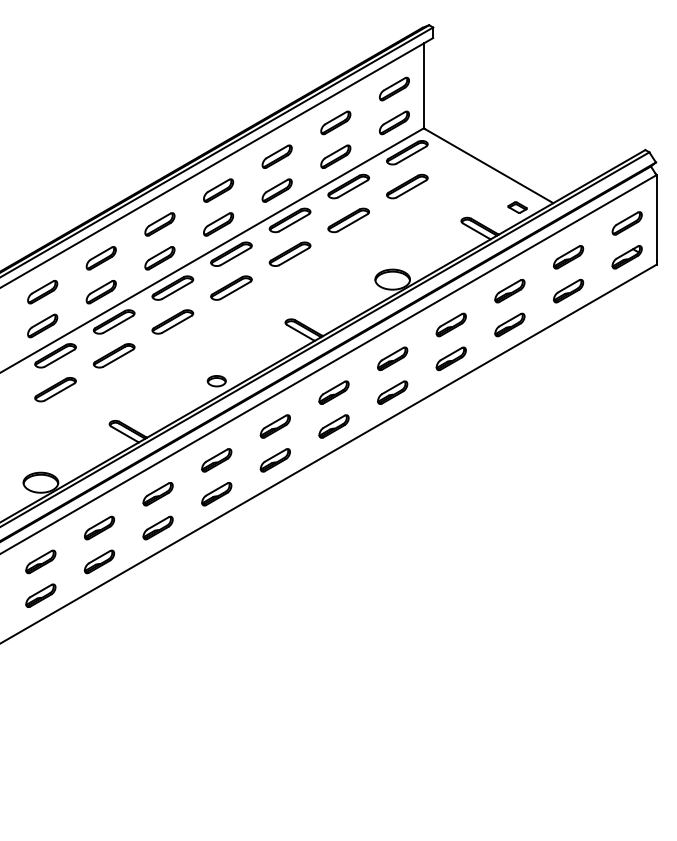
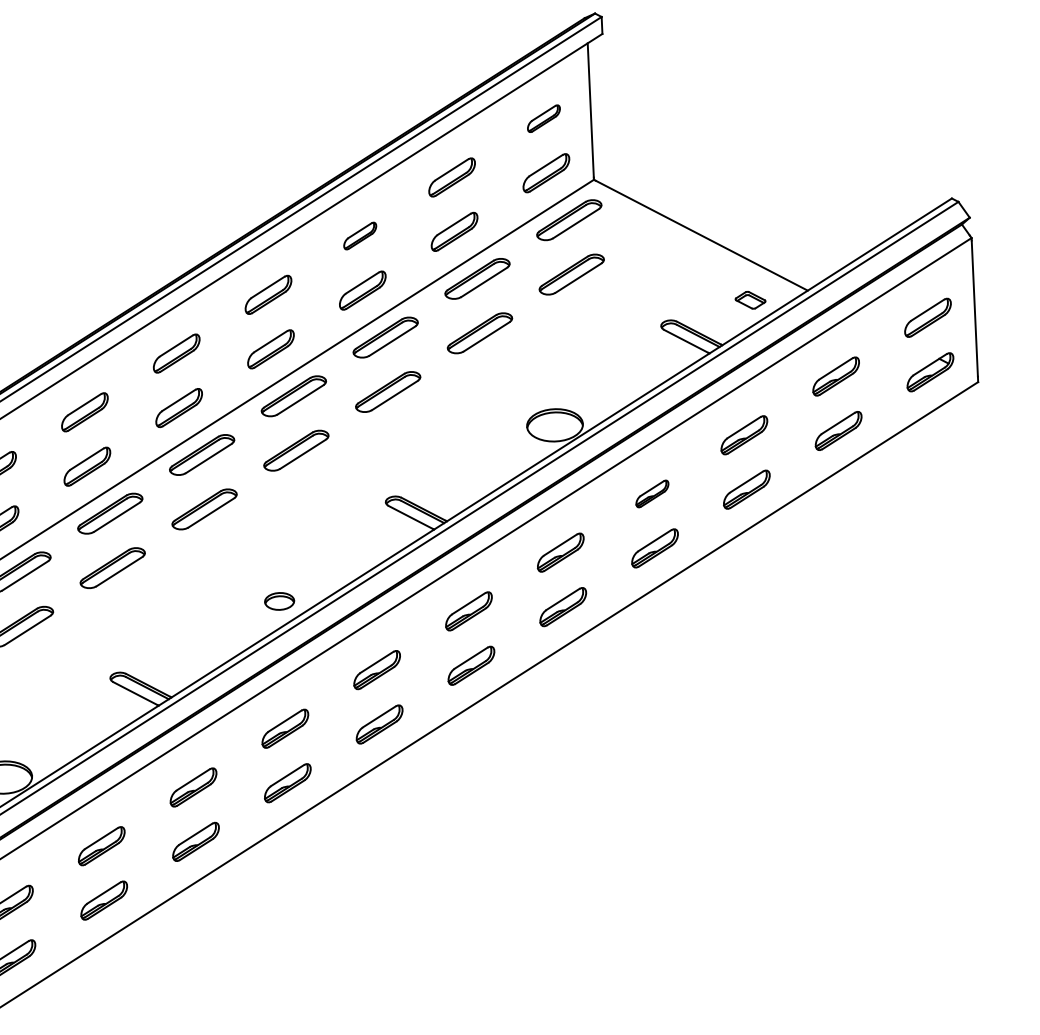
part: (394, 88) -> (543, 117), size x0.7
part: (276, 156) -> (359, 235), size x0.7
part: (450, 324) -> (651, 493), size x0.7

